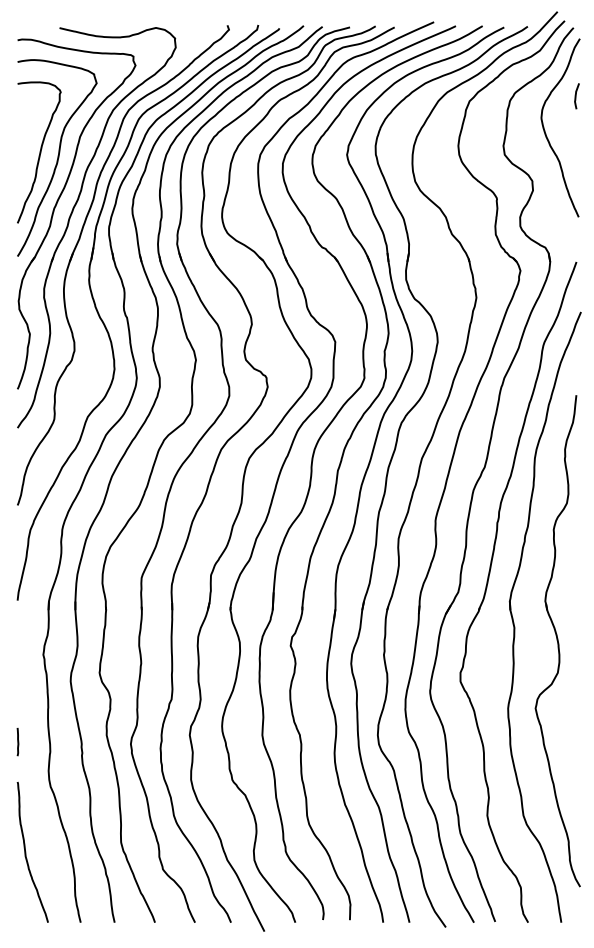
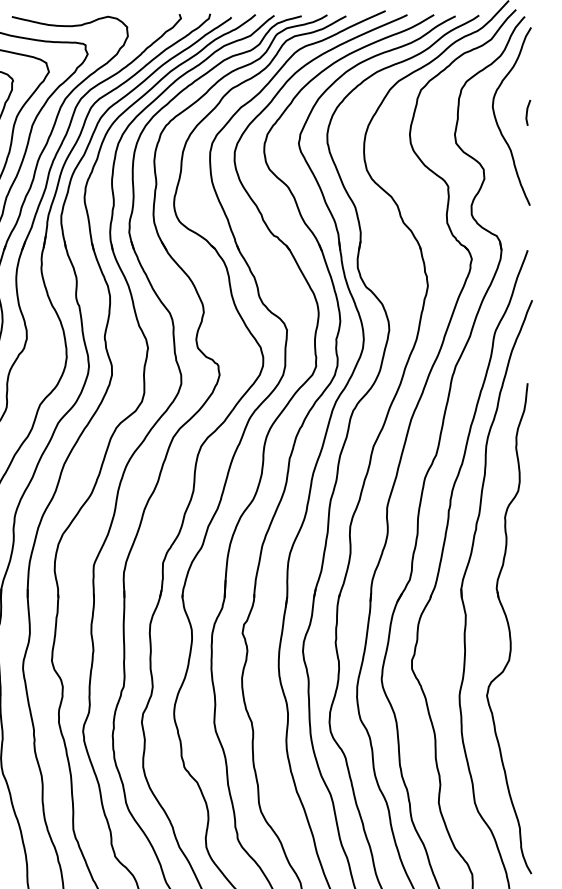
curve: (576, 96) -> (527, 113), moved

